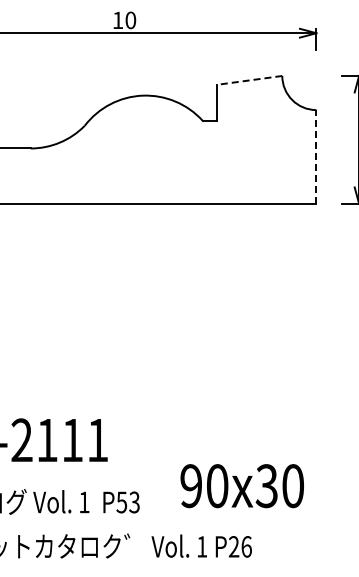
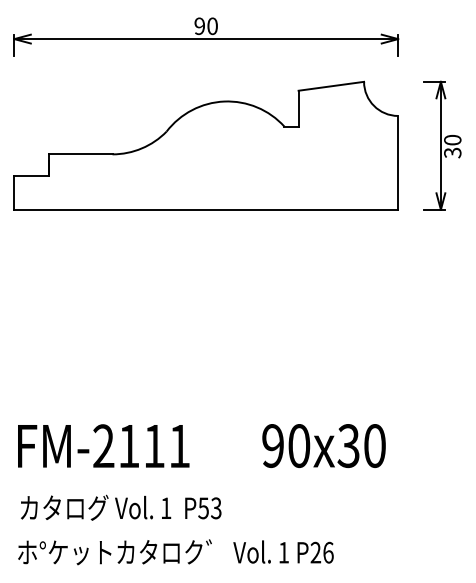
text: (117, 20) -> (199, 26), 10 -> 90
line: (248, 80) -> (330, 86), dashed -> solid
line: (316, 156) -> (398, 162), dashed -> solid
text: (241, 485) -> (323, 445), moved

